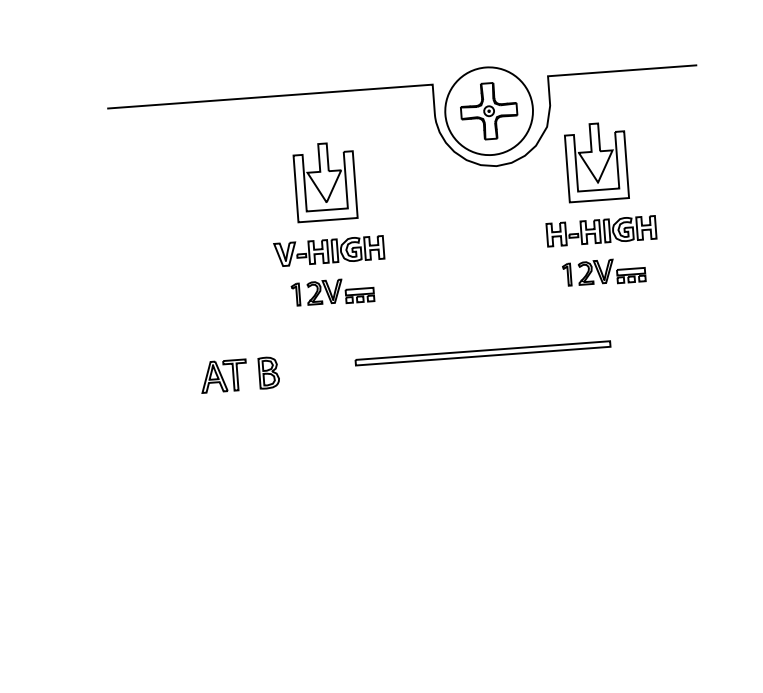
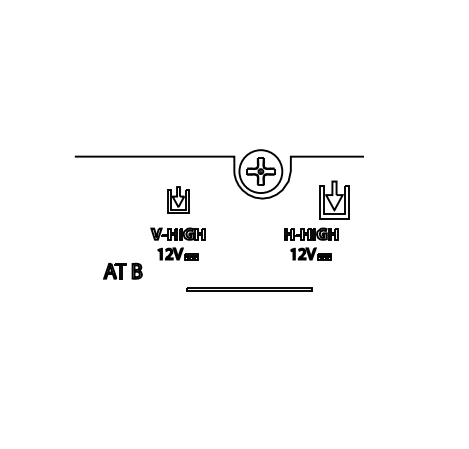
part: (596, 160) -> (334, 199), moved
part: (325, 180) -> (178, 199), size x0.7
part: (238, 373) -> (122, 270), moved

